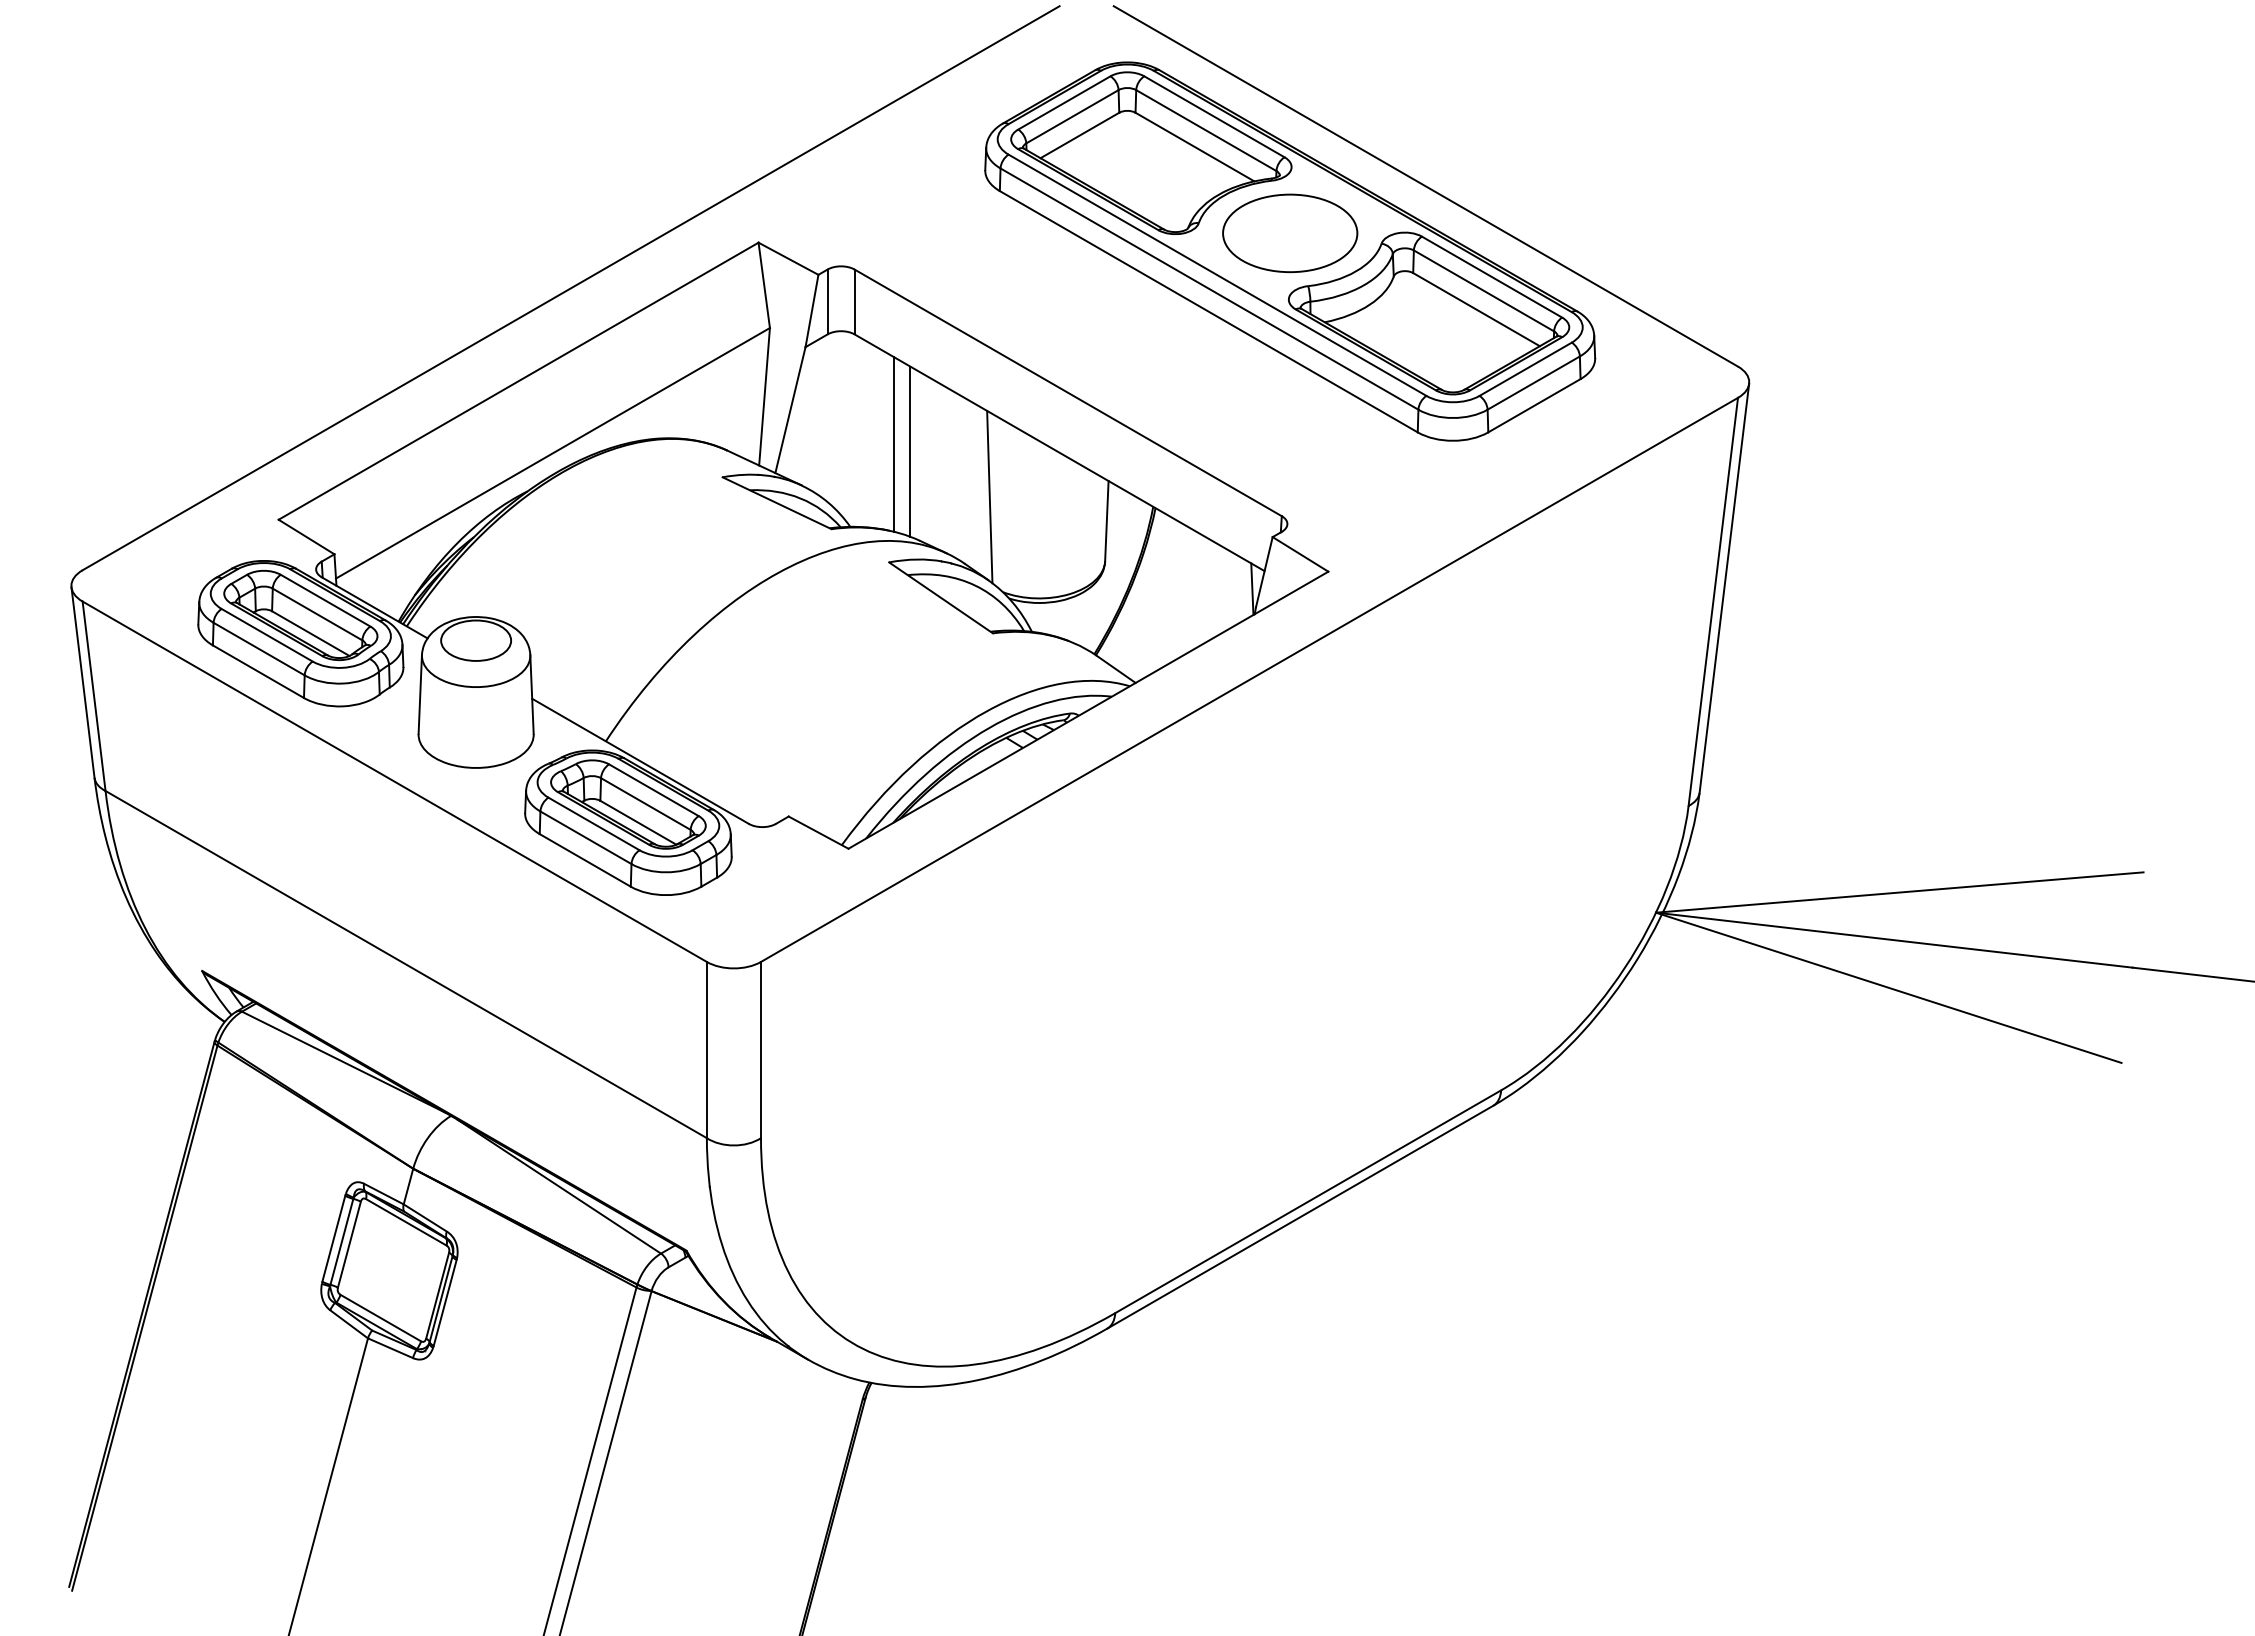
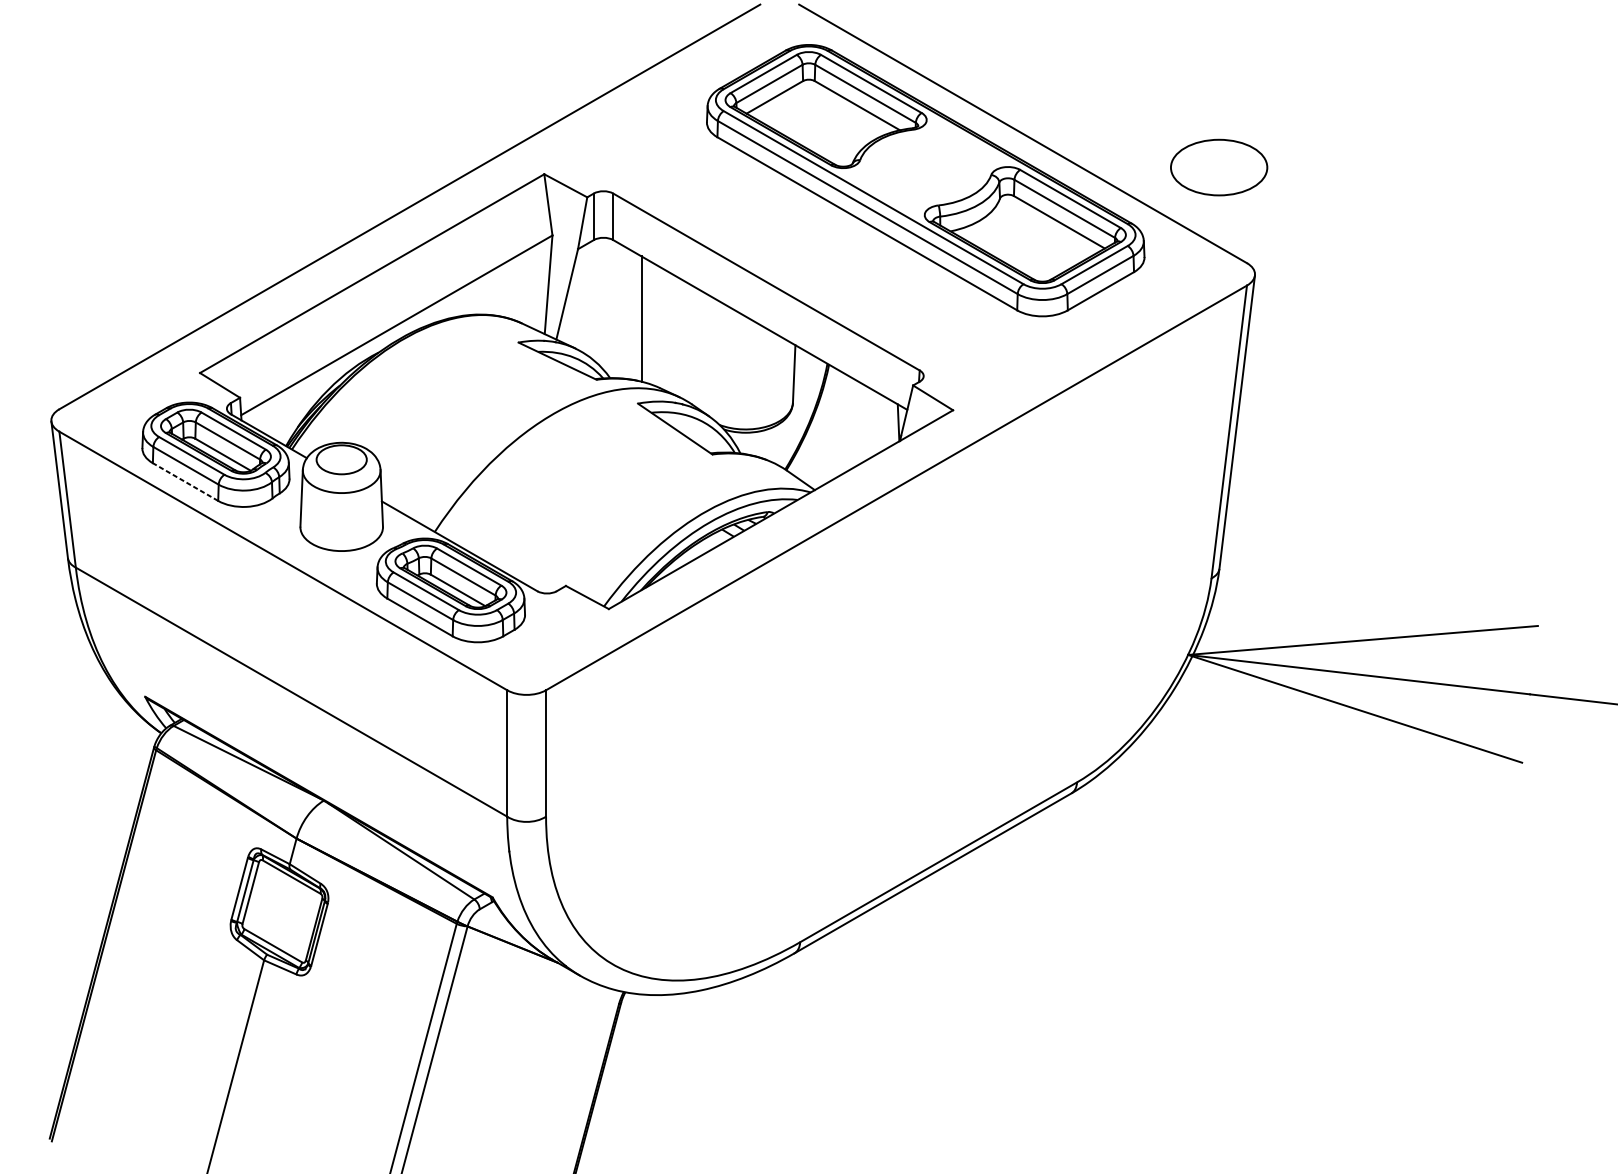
part: (1290, 233) -> (1219, 167), moved
line: (910, 451) -> (653, 324), removed
line: (989, 496) -> (709, 356), removed
line: (258, 671) -> (185, 481), solid -> dashed

